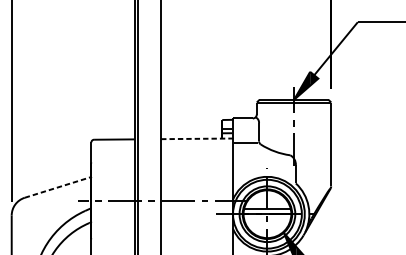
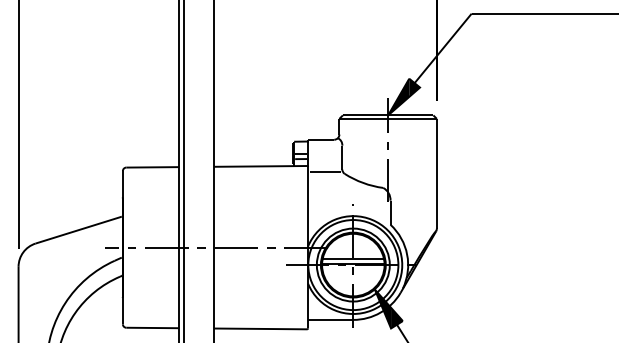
line: (197, 138) -> (261, 166), dashed -> solid
line: (57, 187) -> (78, 230), dashed -> solid

